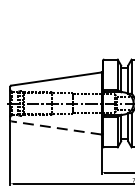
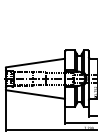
line: (56, 127) -> (35, 94), dashed -> solid

